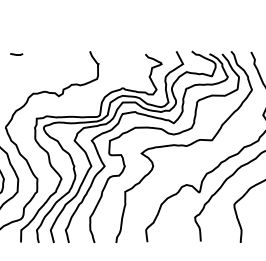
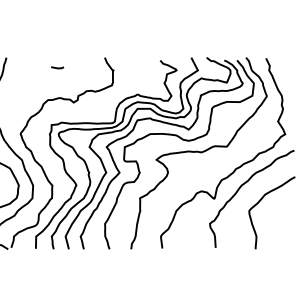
line: (16, 54) -> (57, 67), moved

